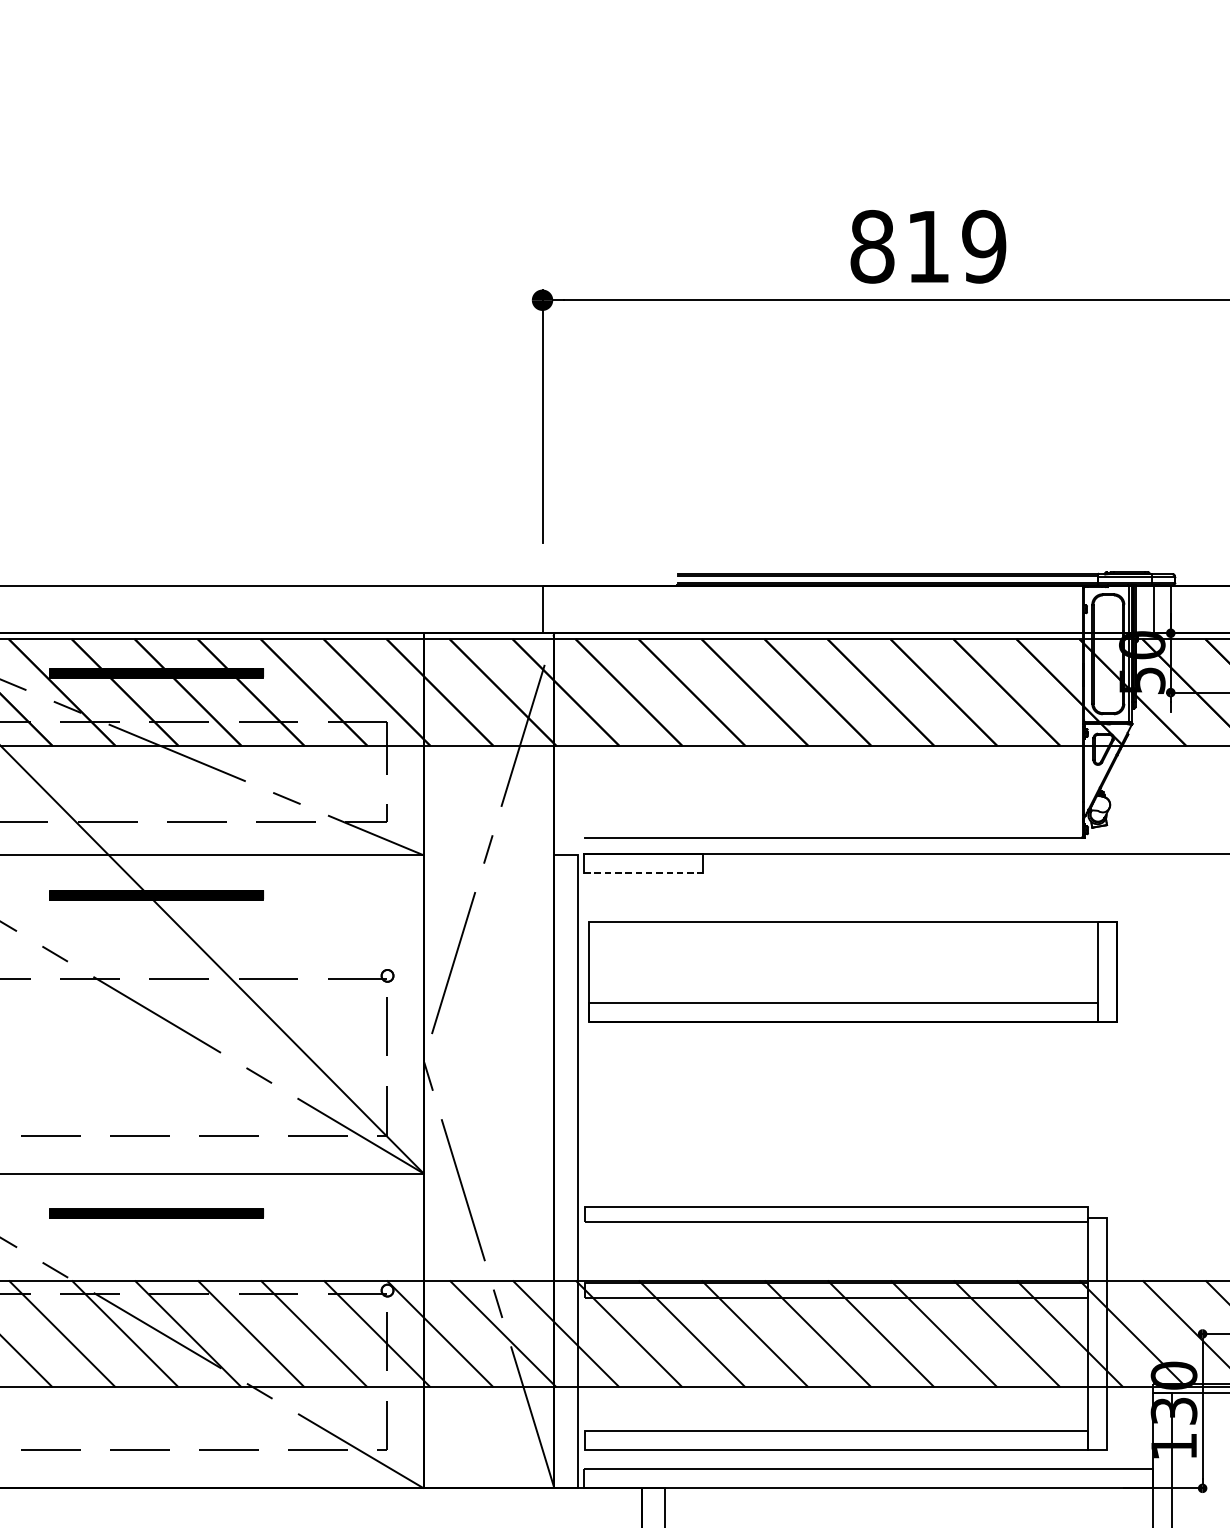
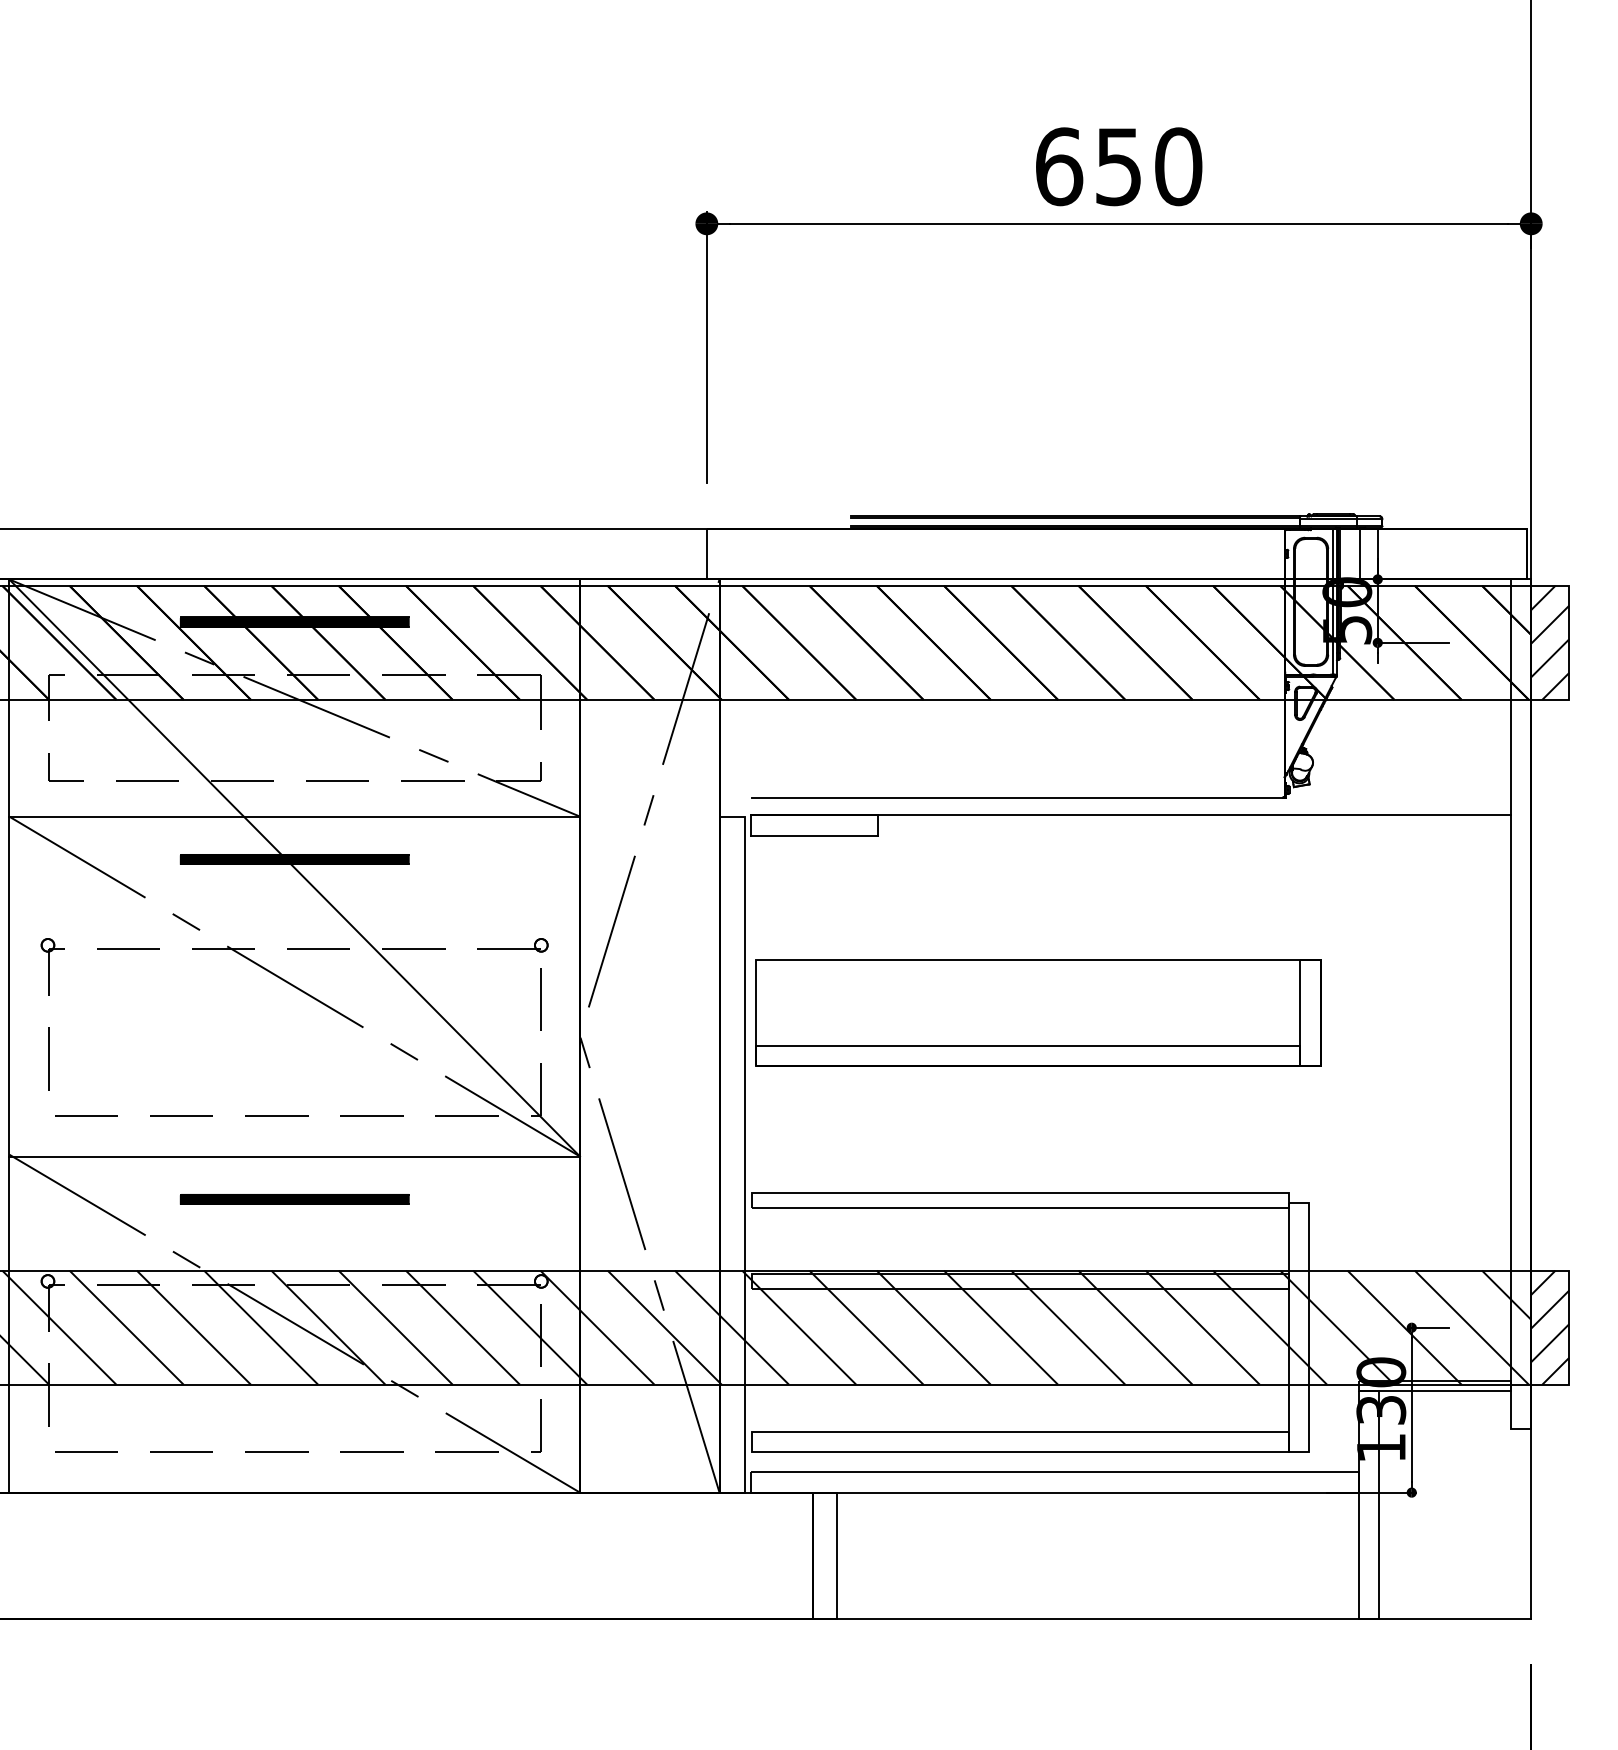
text: (928, 246) -> (1118, 166), 819 -> 650
line: (644, 873) -> (815, 835), dashed -> solid
part: (853, 971) -> (1038, 1012), moved

